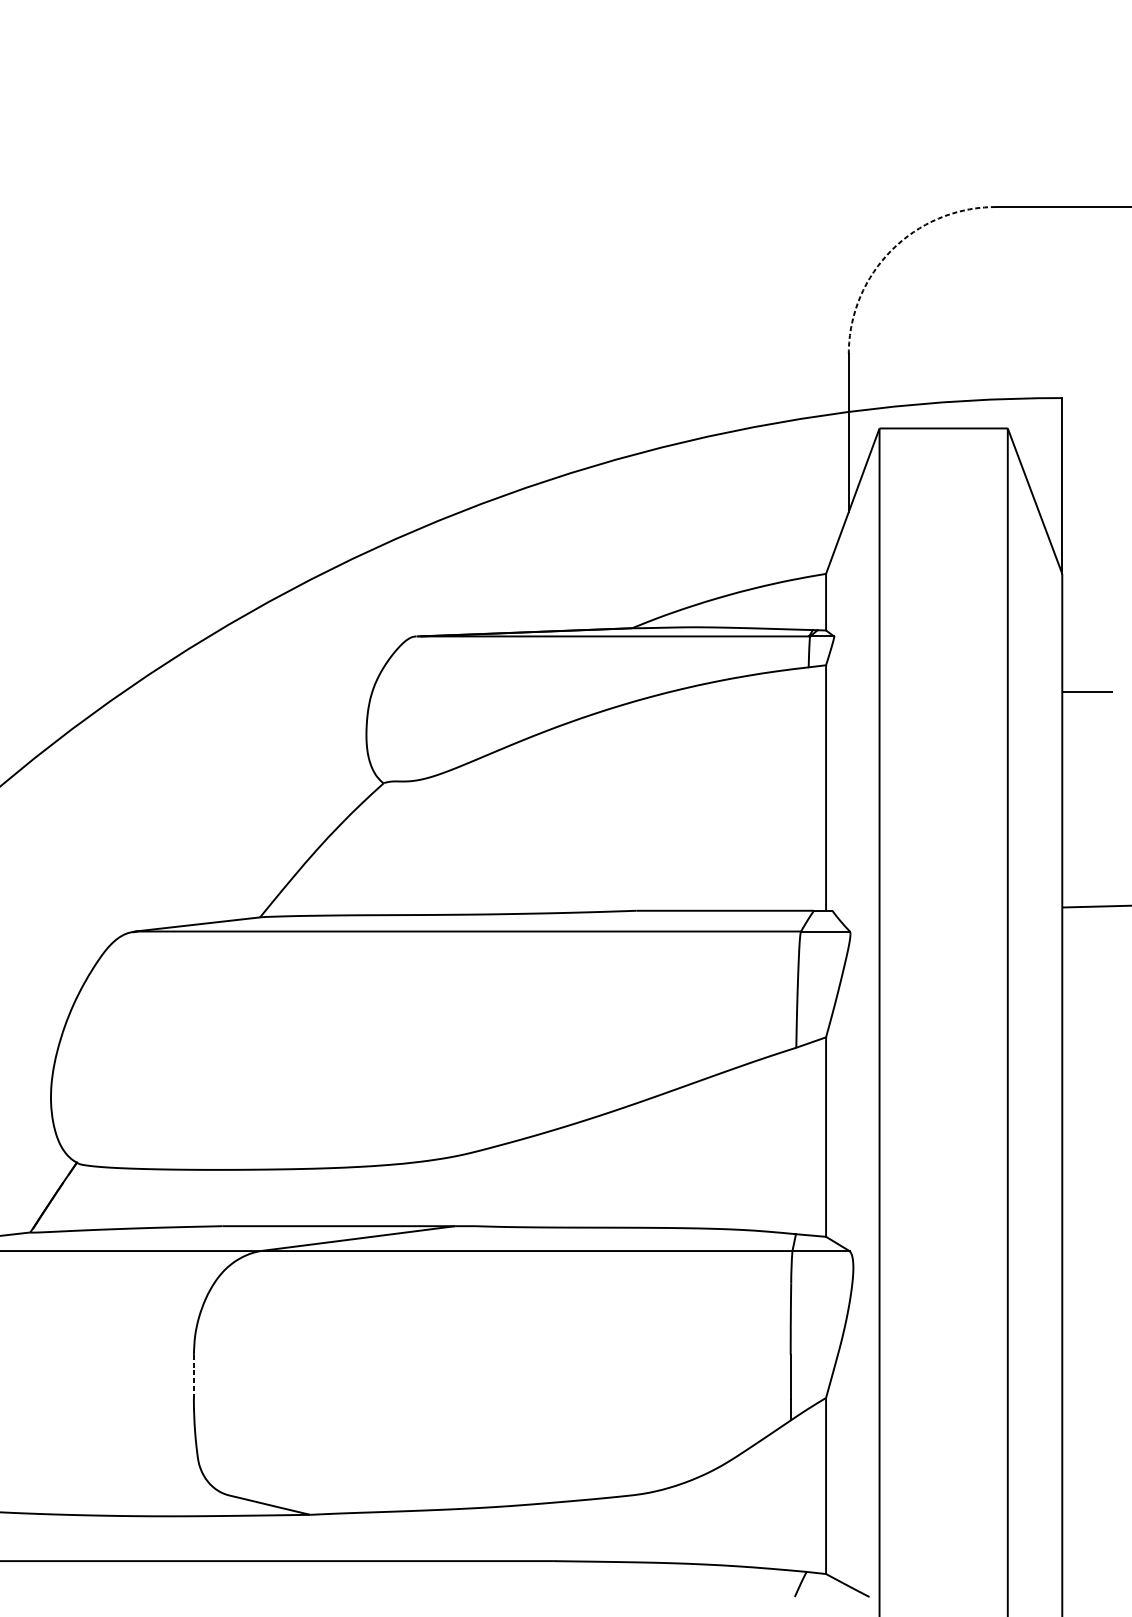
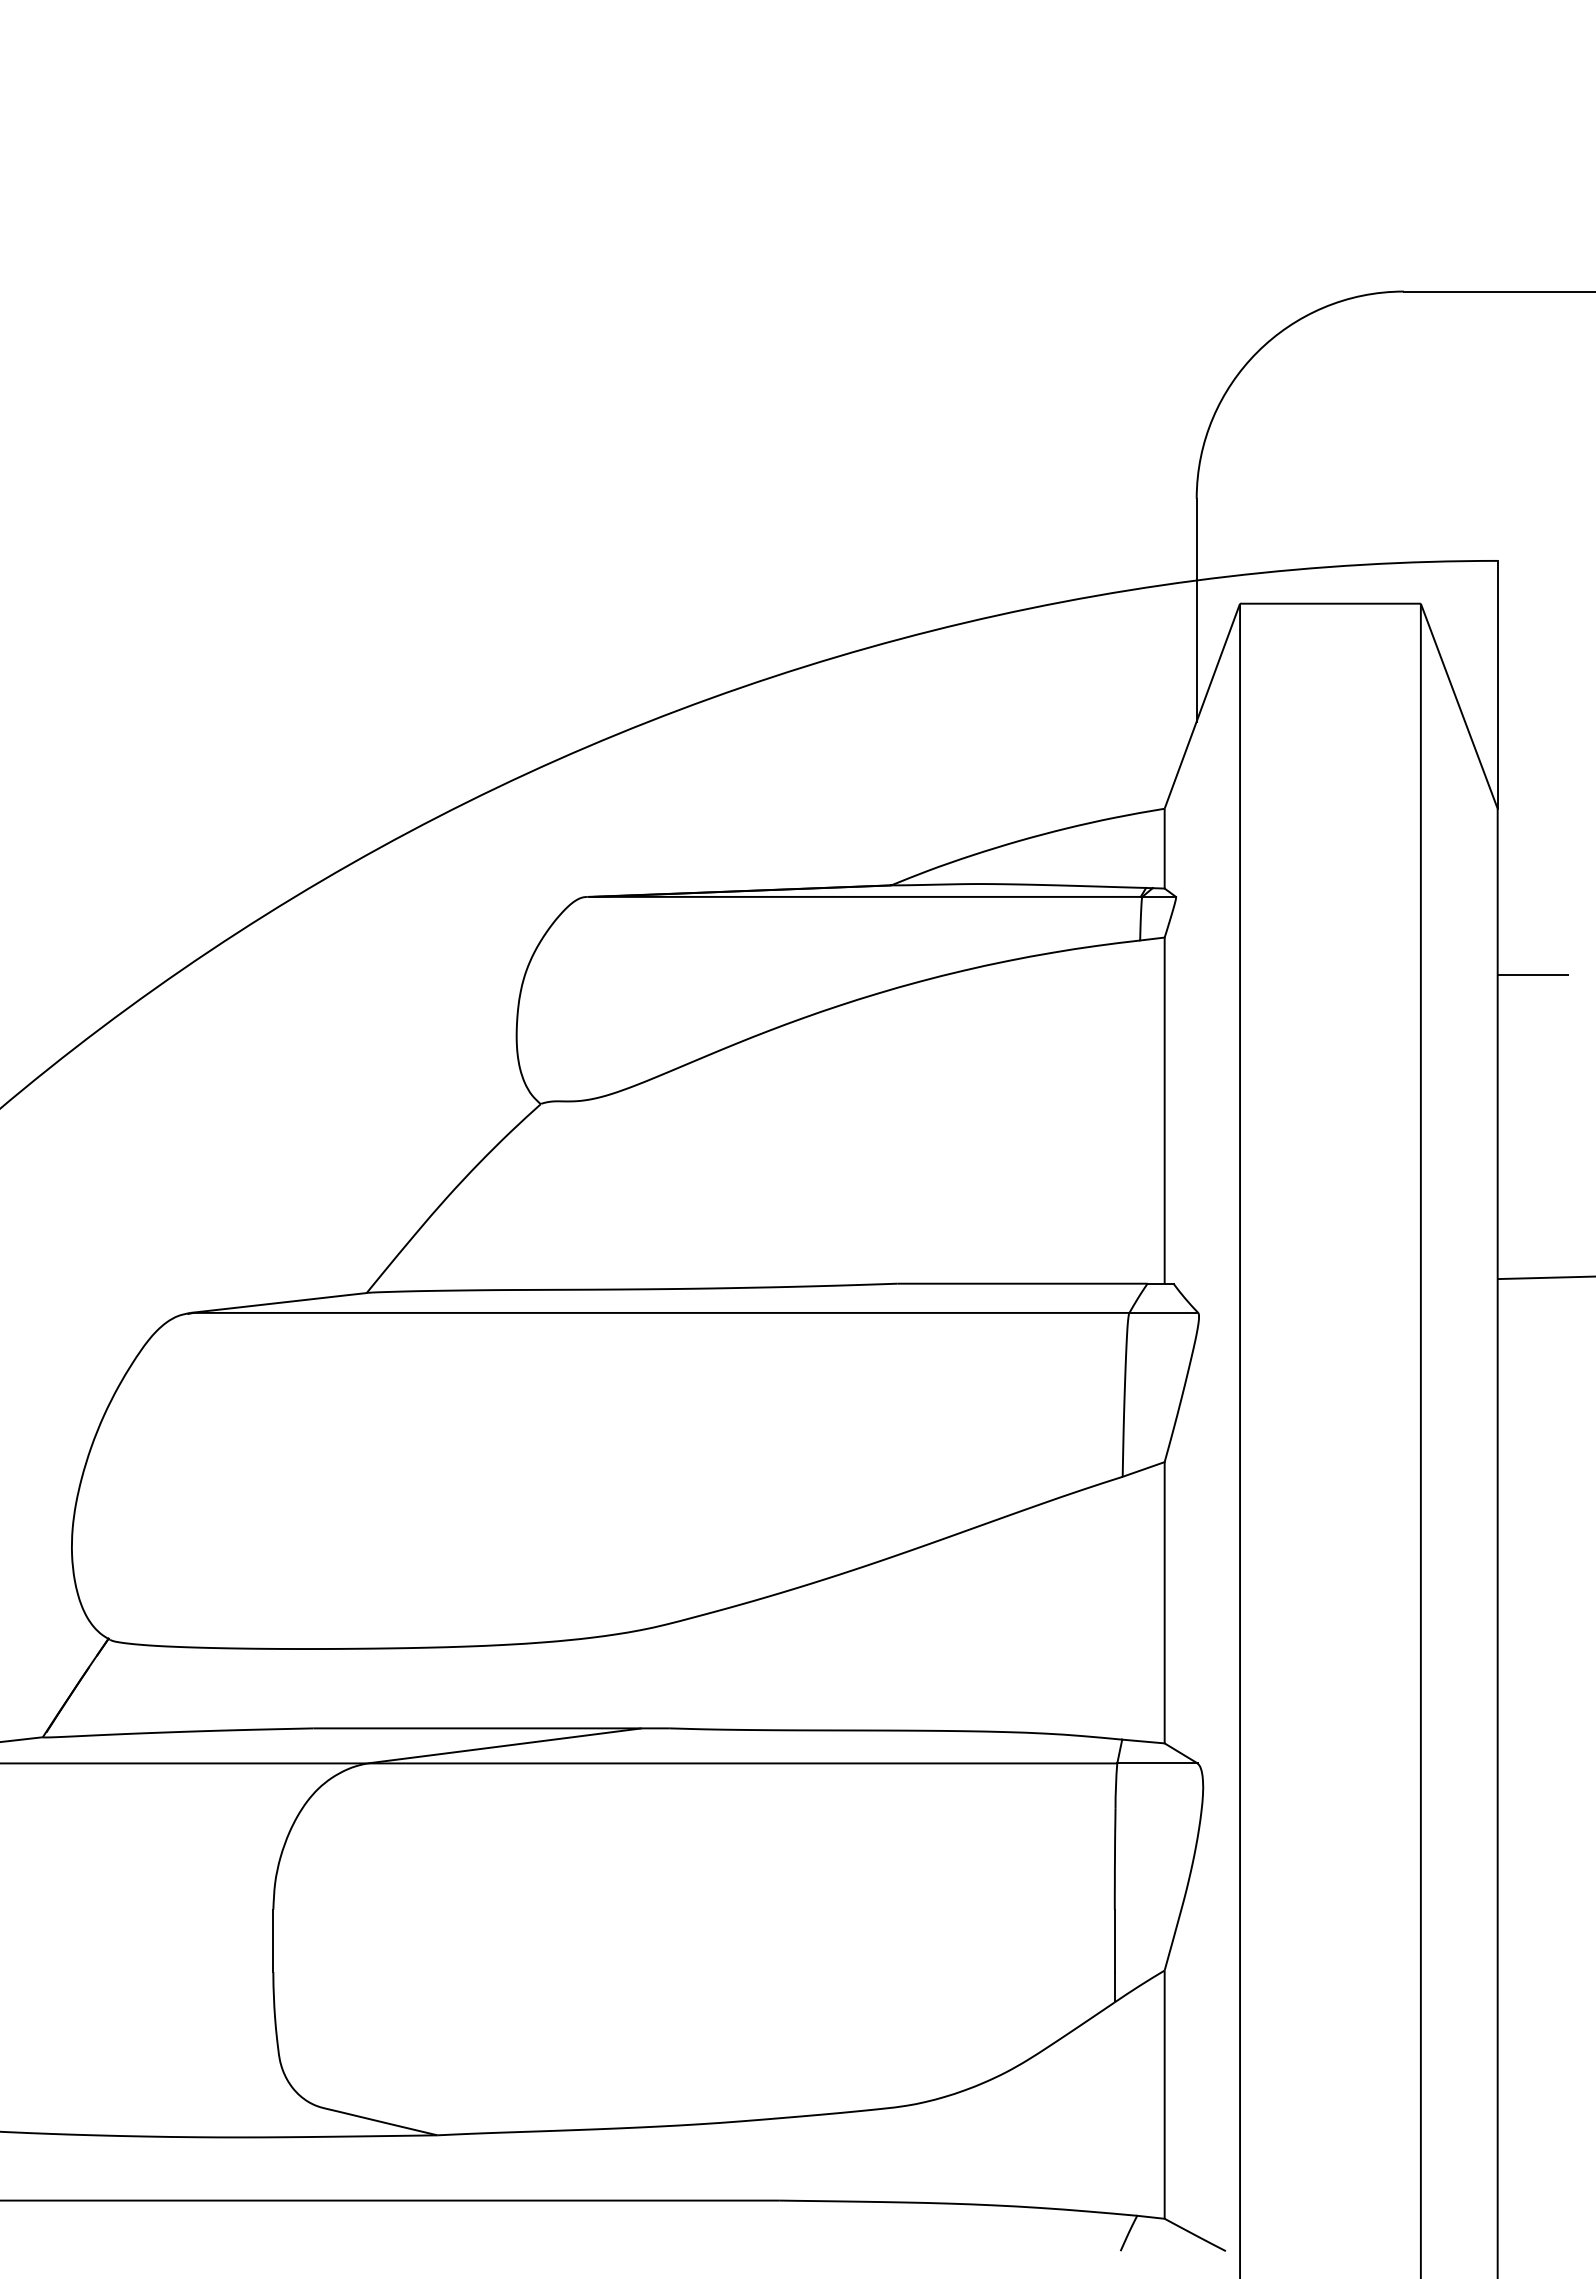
arc: (891, 250) -> (1257, 352), dashed -> solid
line: (193, 1377) -> (273, 1941), dashed -> solid

